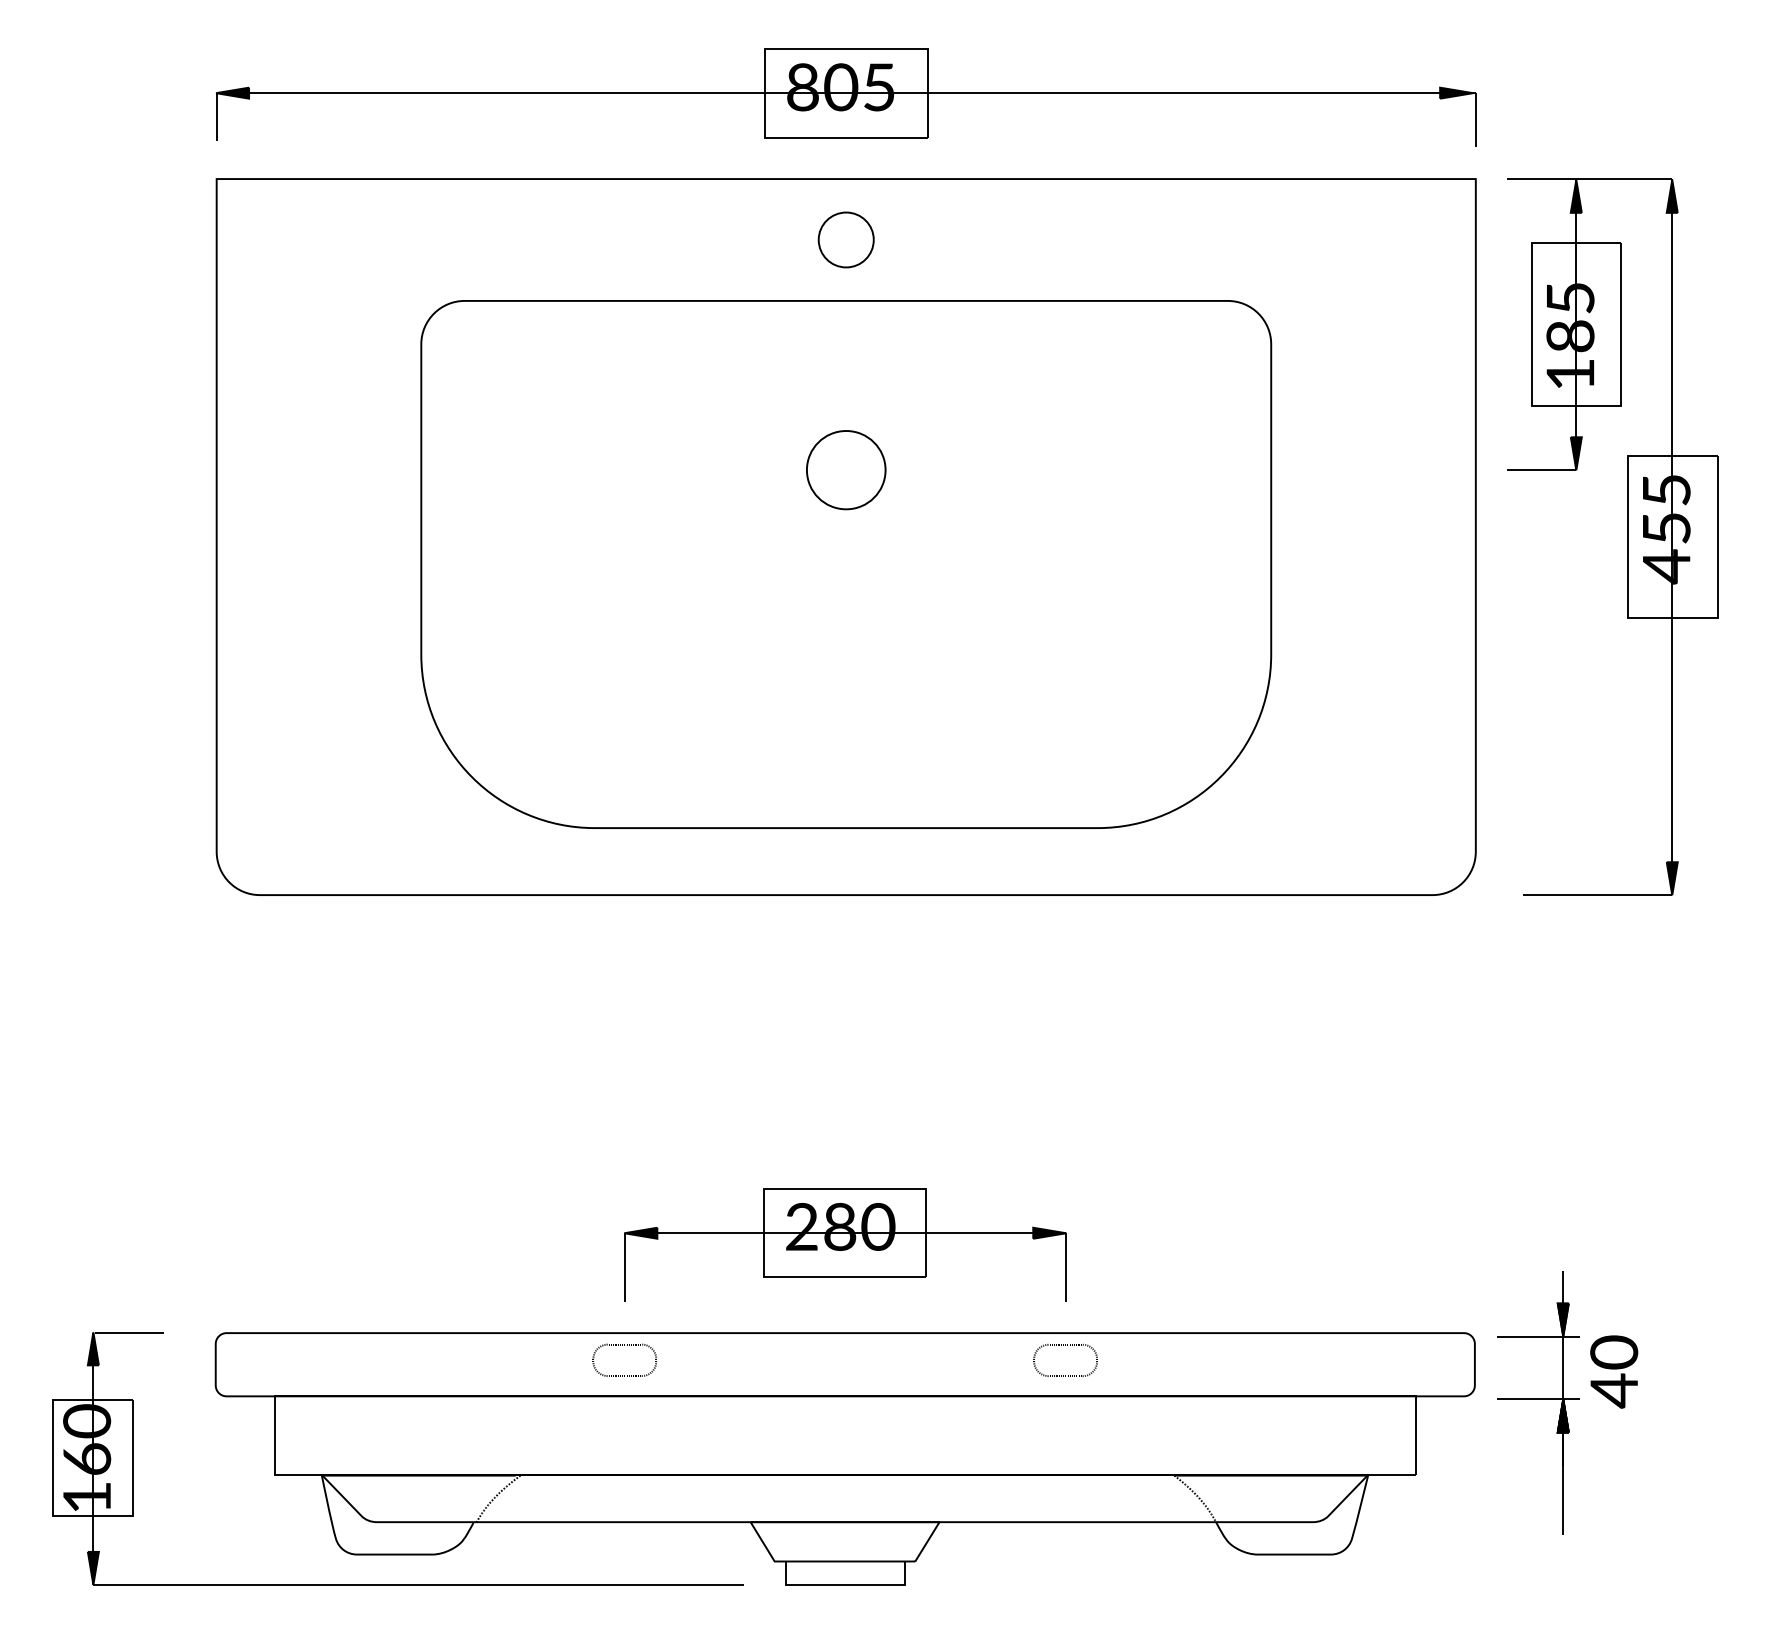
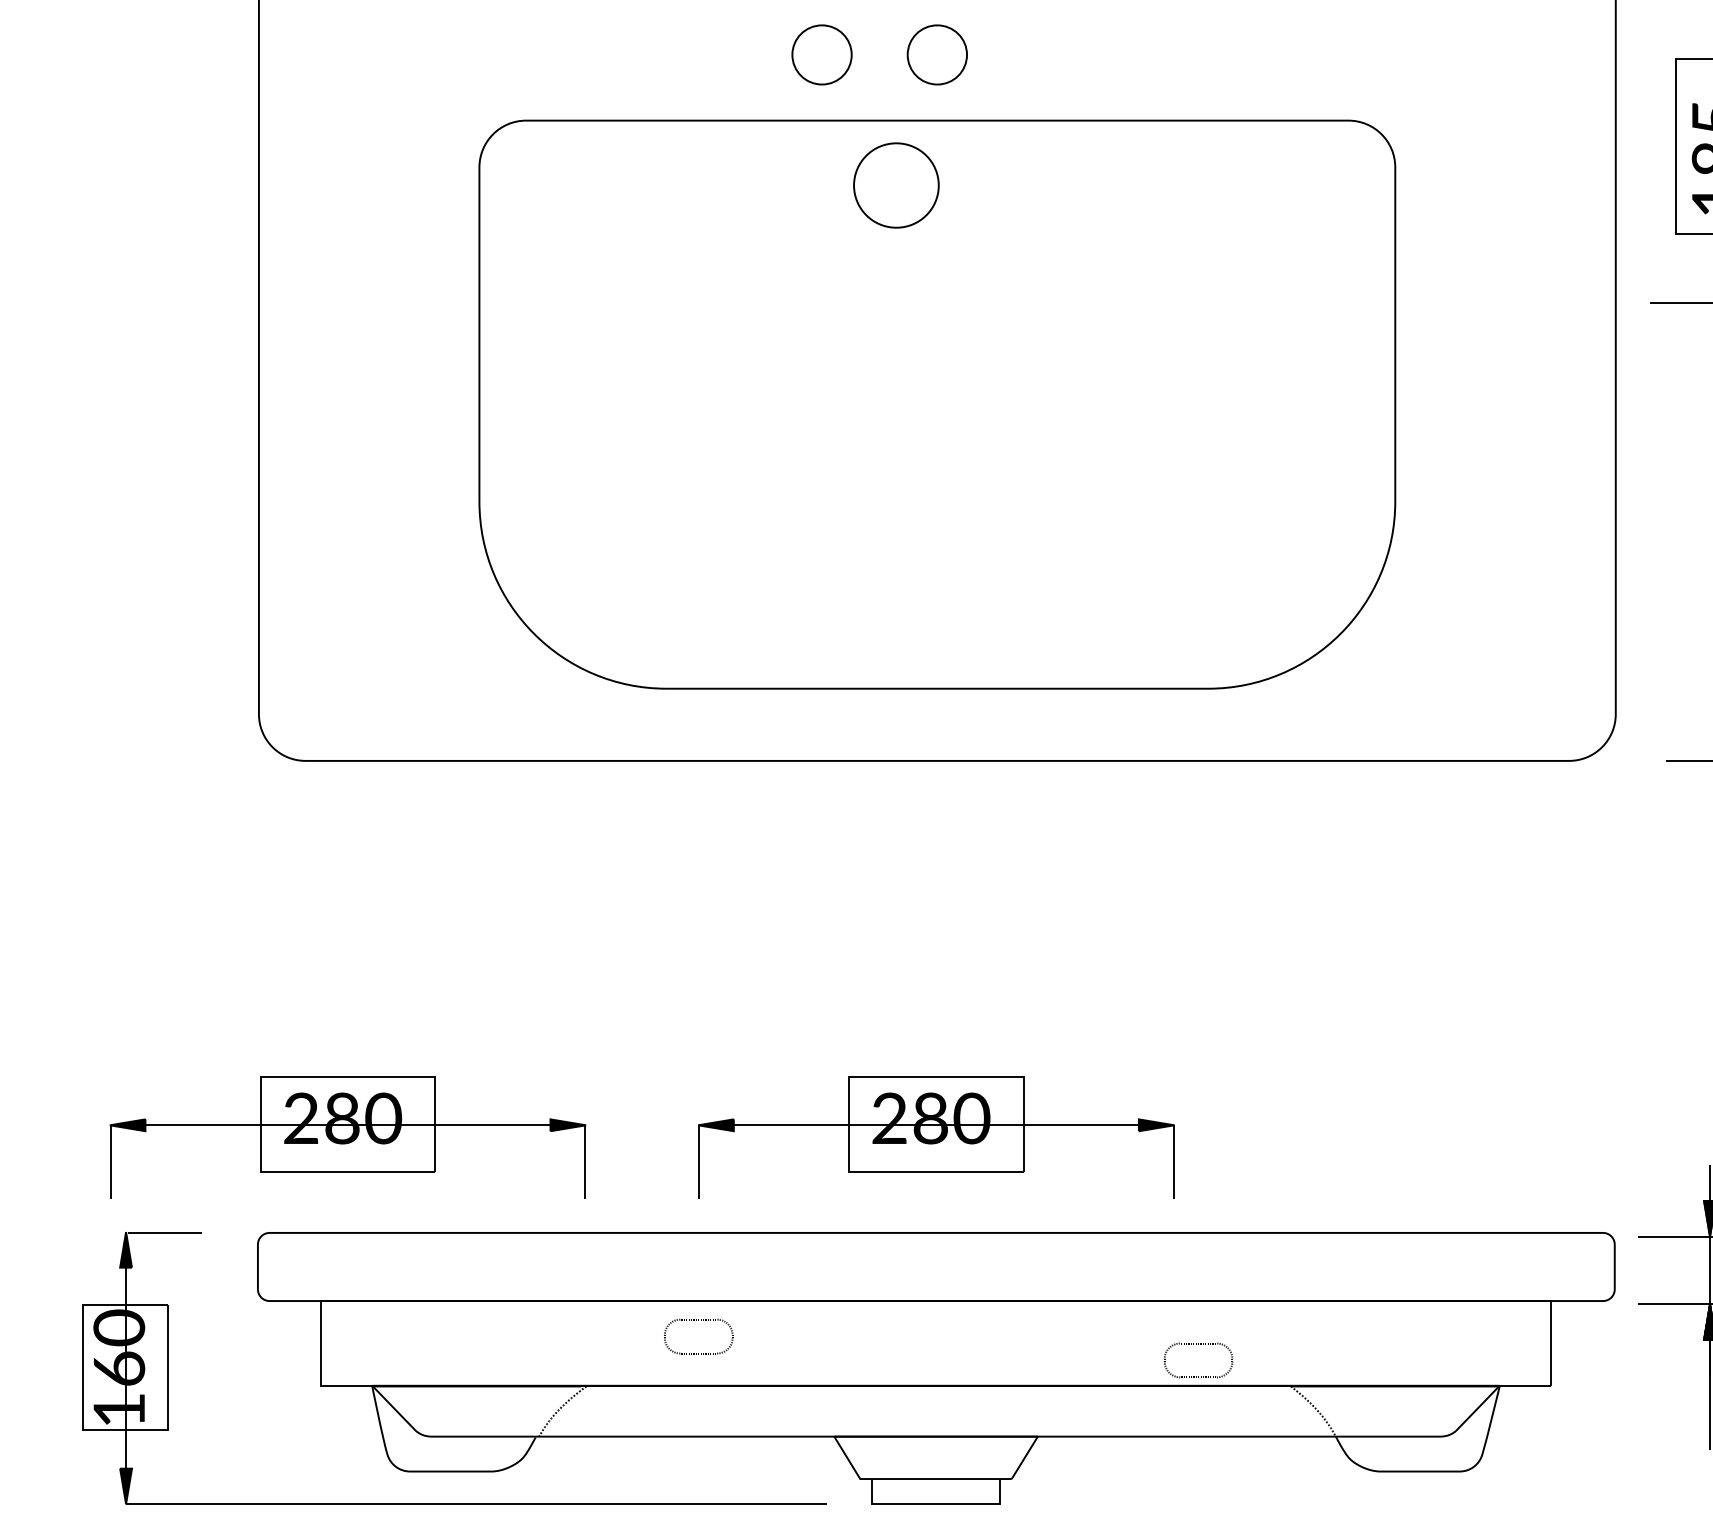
part: (738, 239) -> (821, 54), added
part: (846, 470) -> (896, 185), moved
part: (299, 1244) -> (348, 1137), added
part: (624, 1345) -> (698, 1320), moved
part: (1065, 1345) -> (1198, 1344), moved

